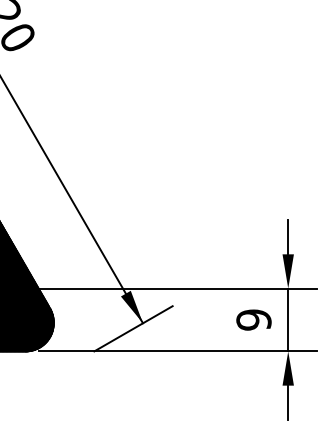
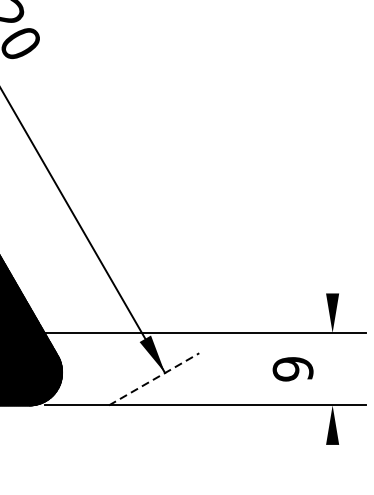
line: (288, 237) -> (332, 274), removed
line: (288, 319) -> (332, 368), removed
line: (133, 328) -> (154, 379), solid -> dashed
line: (288, 402) -> (332, 464), removed

